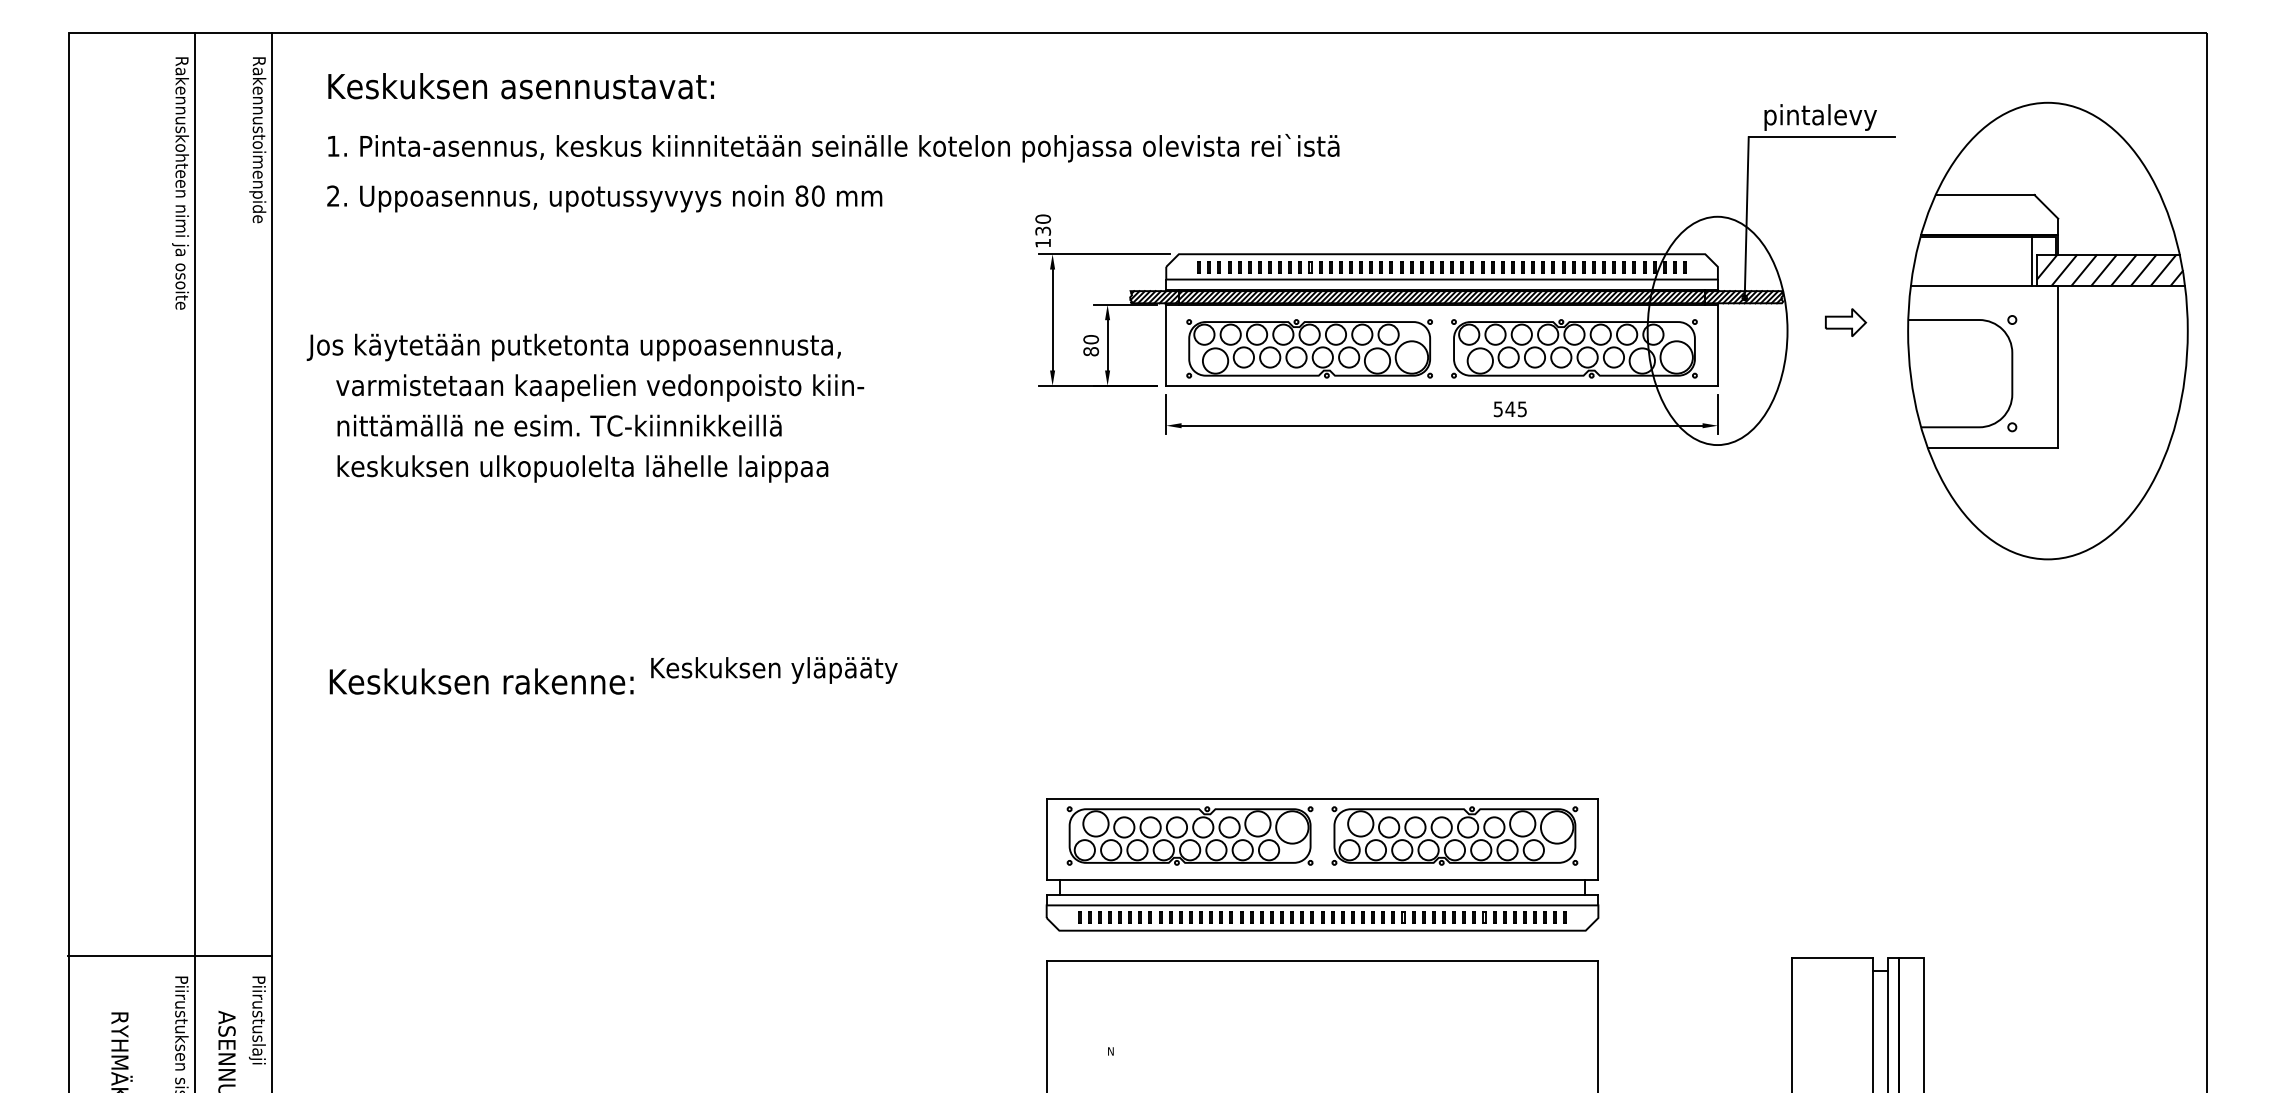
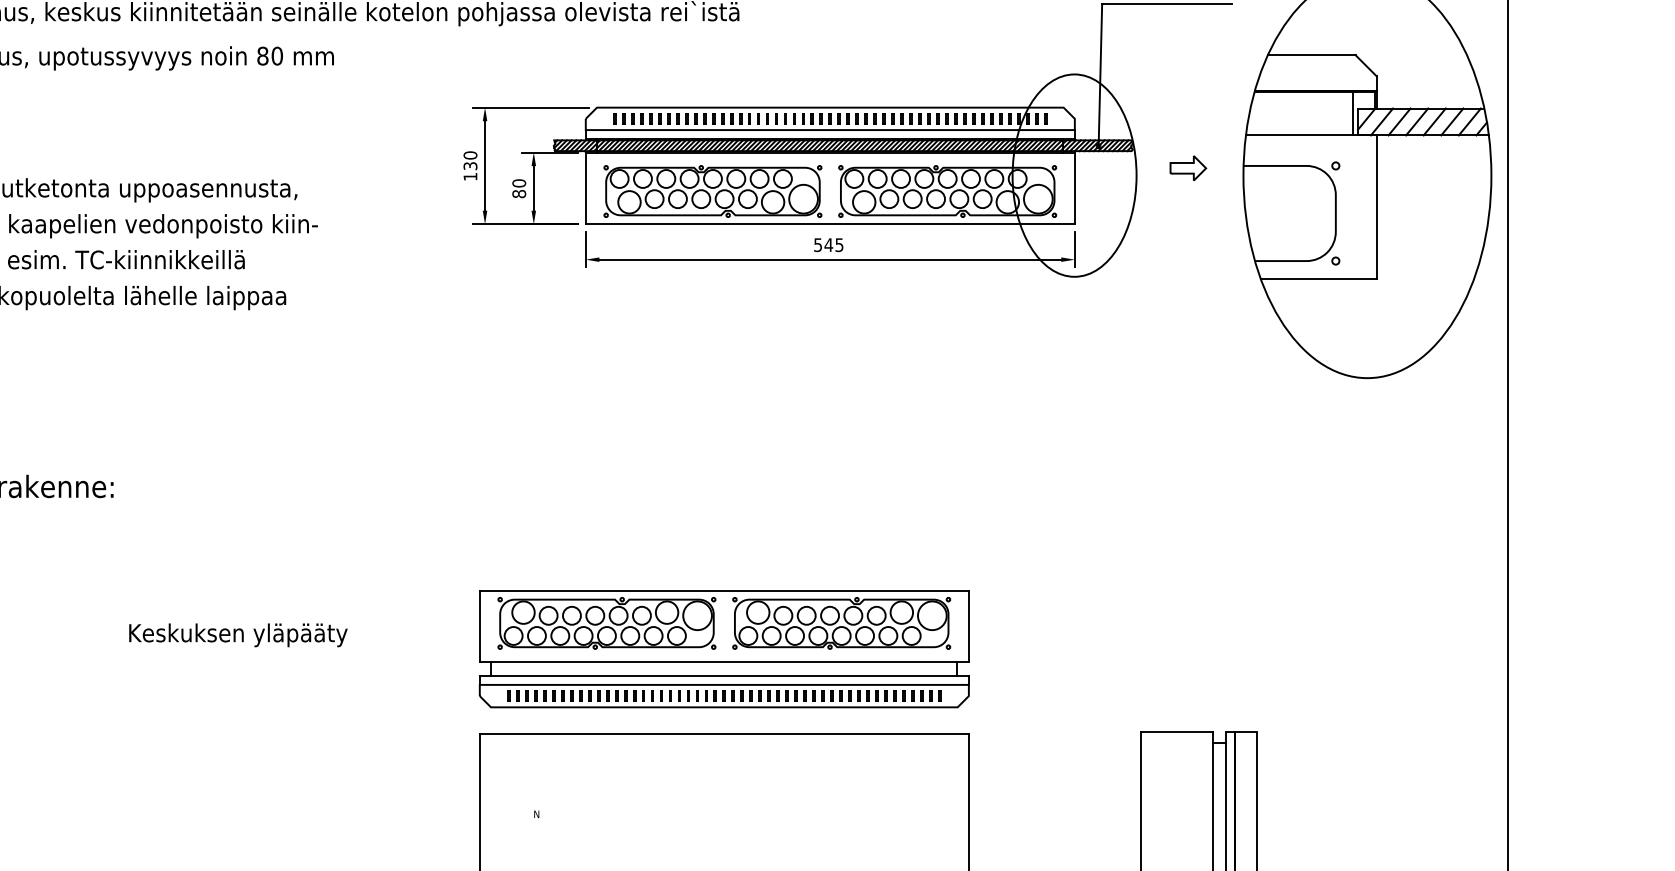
text: (1043, 230) -> (470, 165), moved
text: (1509, 409) -> (828, 245), moved
text: (774, 670) -> (238, 635), moved

